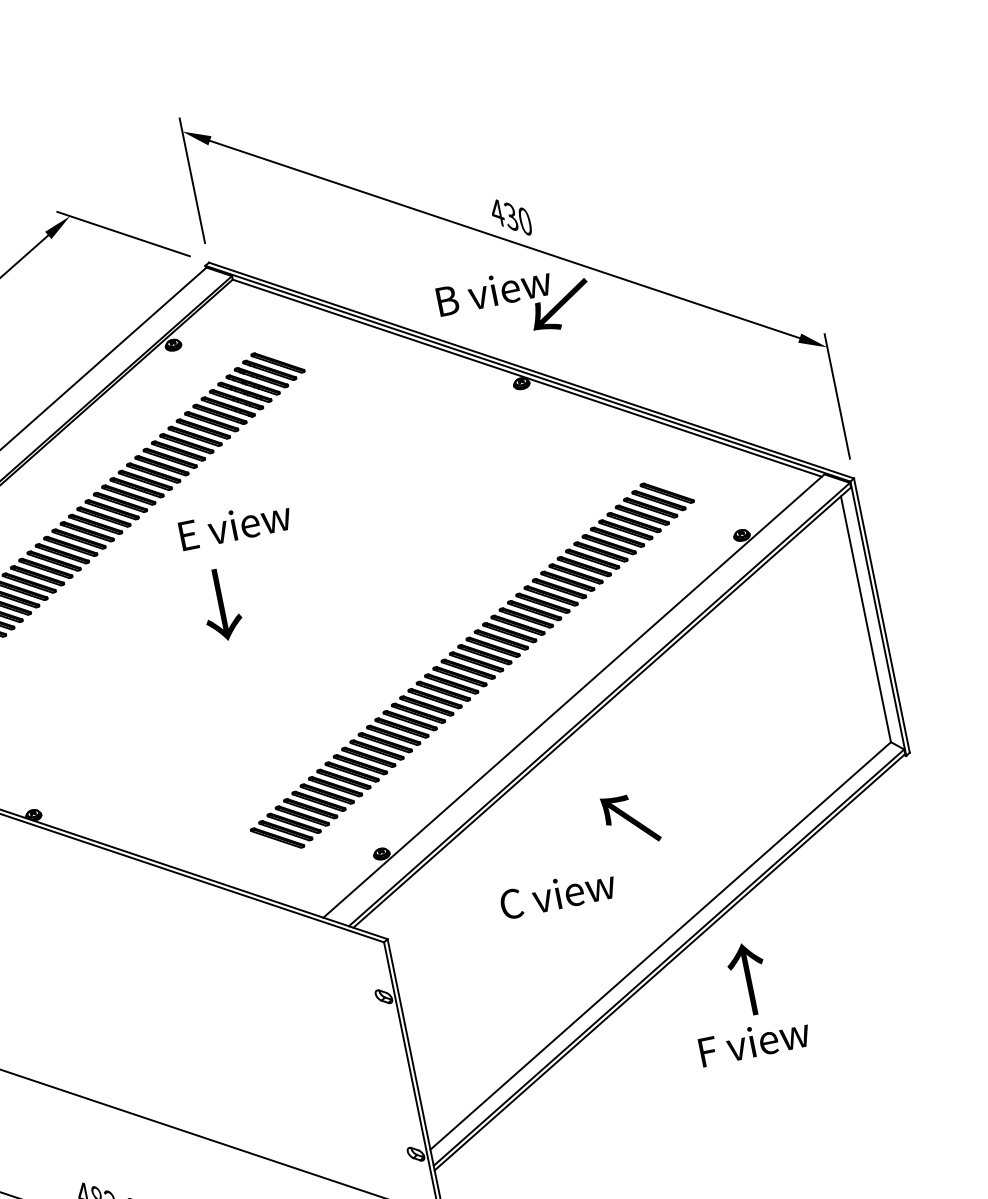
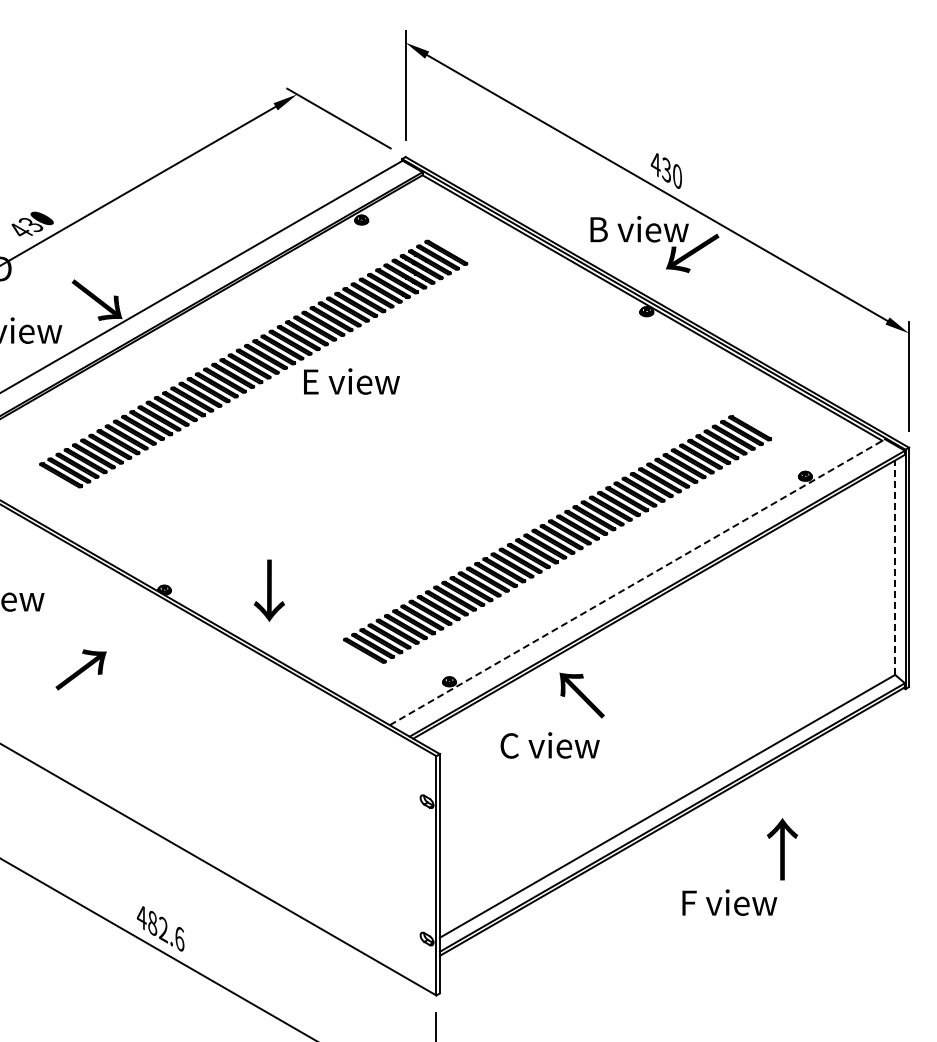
text: (234, 525) -> (351, 381), moved
text: (220, 604) -> (268, 590), moved
line: (866, 618) -> (895, 567), solid -> dashed
line: (574, 696) -> (637, 582), solid -> dashed
text: (630, 819) -> (581, 695), moved
text: (557, 894) -> (549, 745), moved
text: (748, 979) -> (782, 849), moved

